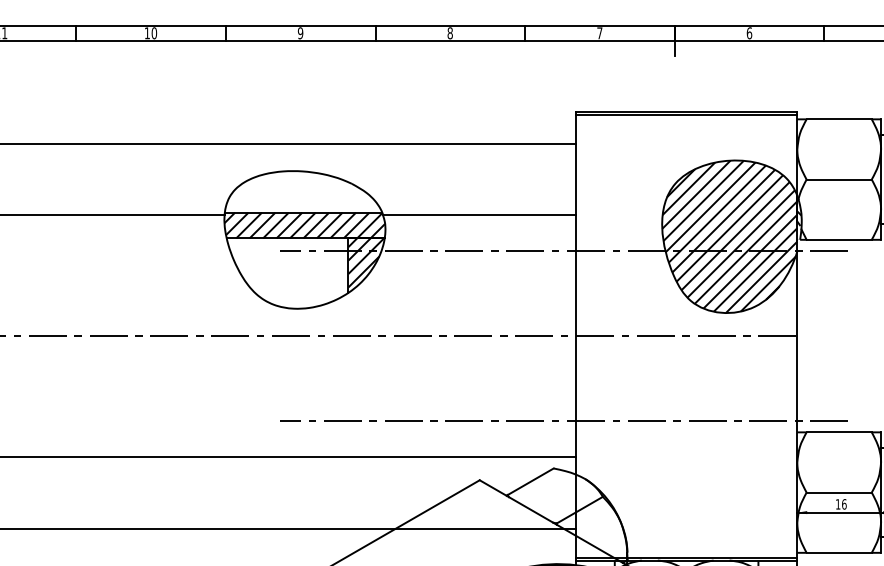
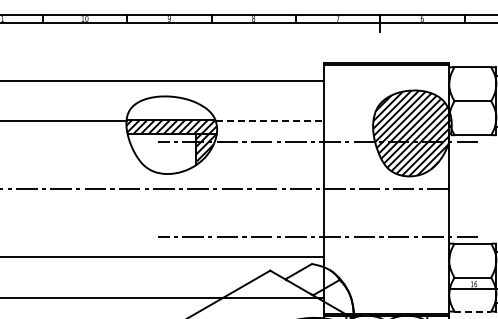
line: (480, 215) -> (270, 121), solid -> dashed
line: (840, 552) -> (473, 311), solid -> dashed

